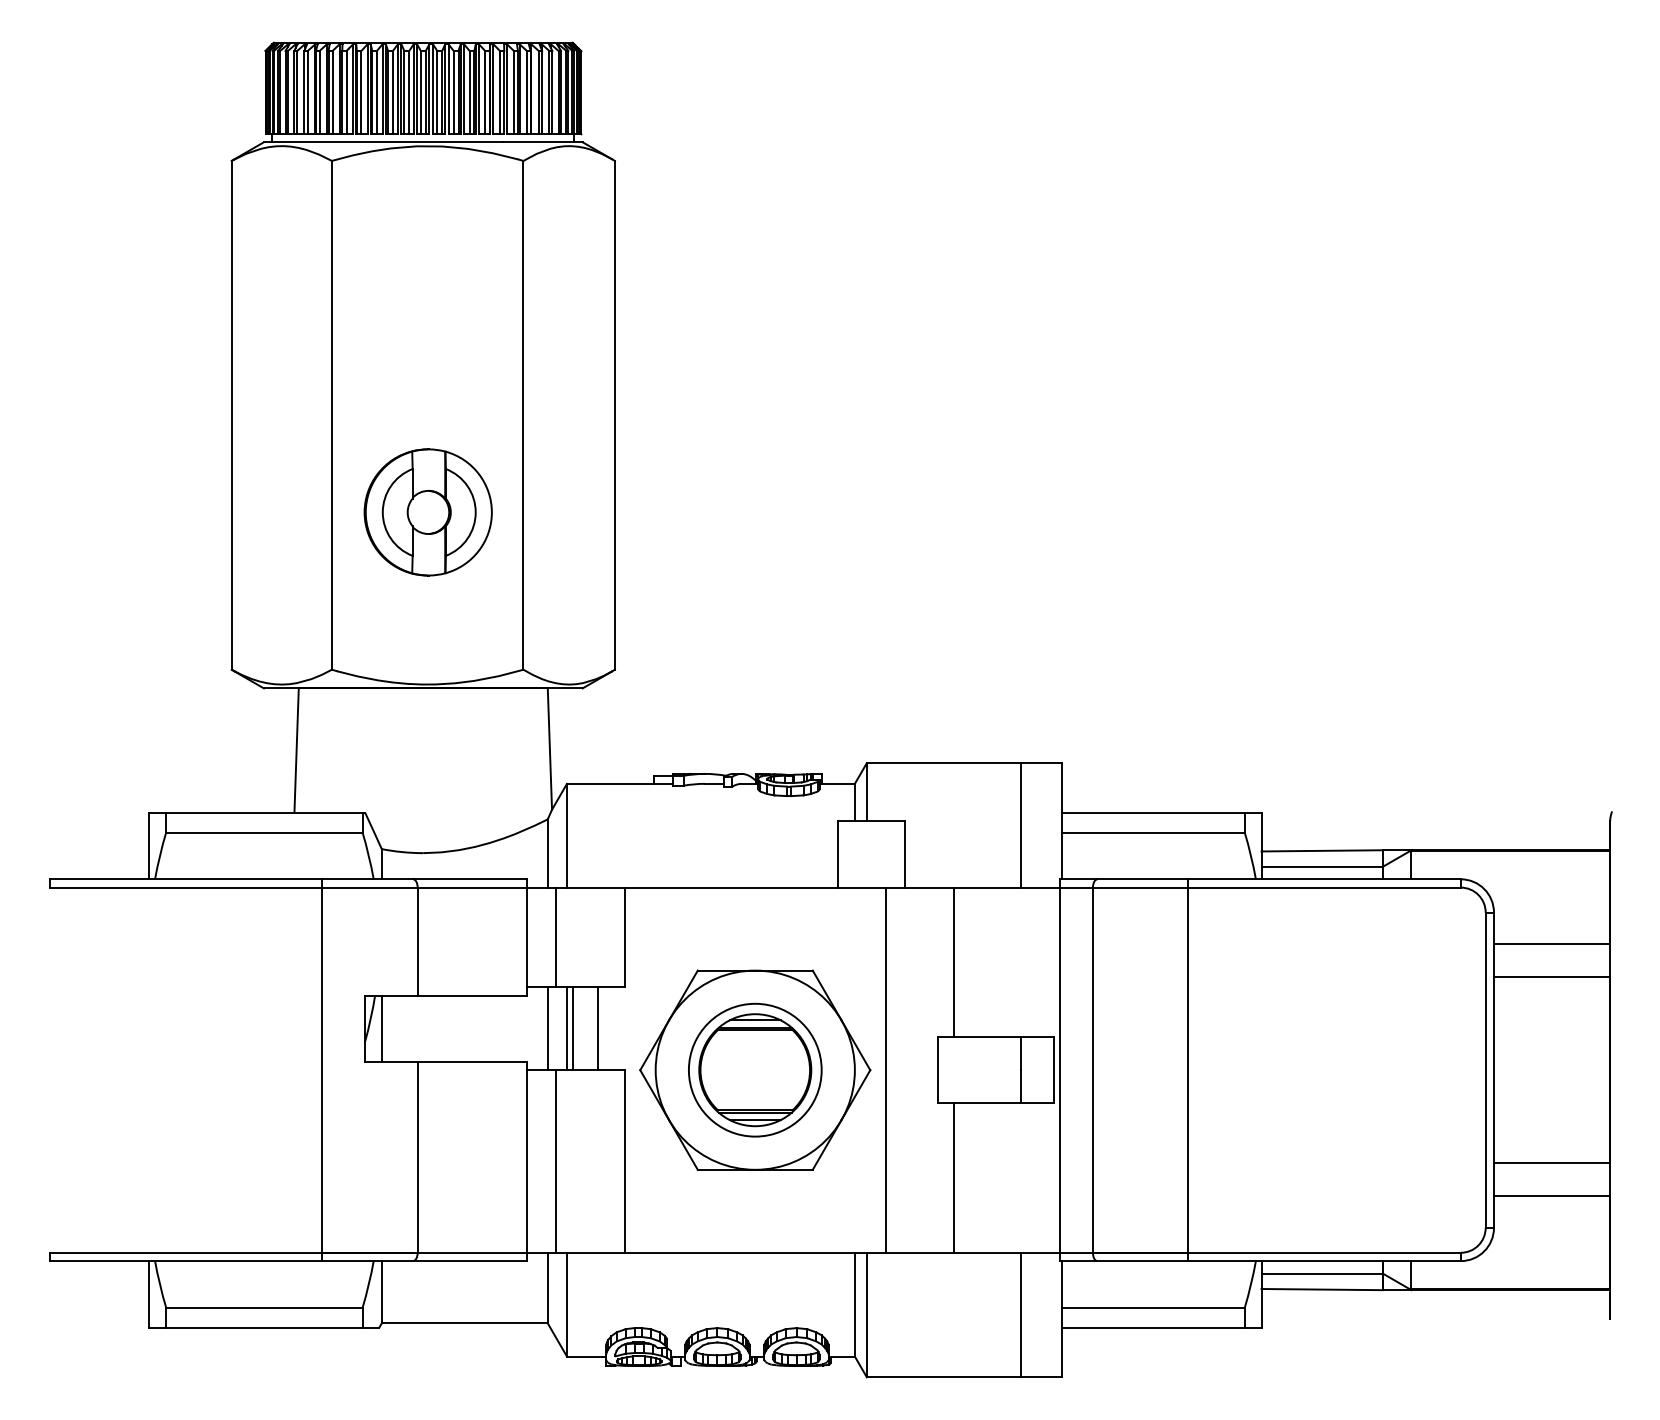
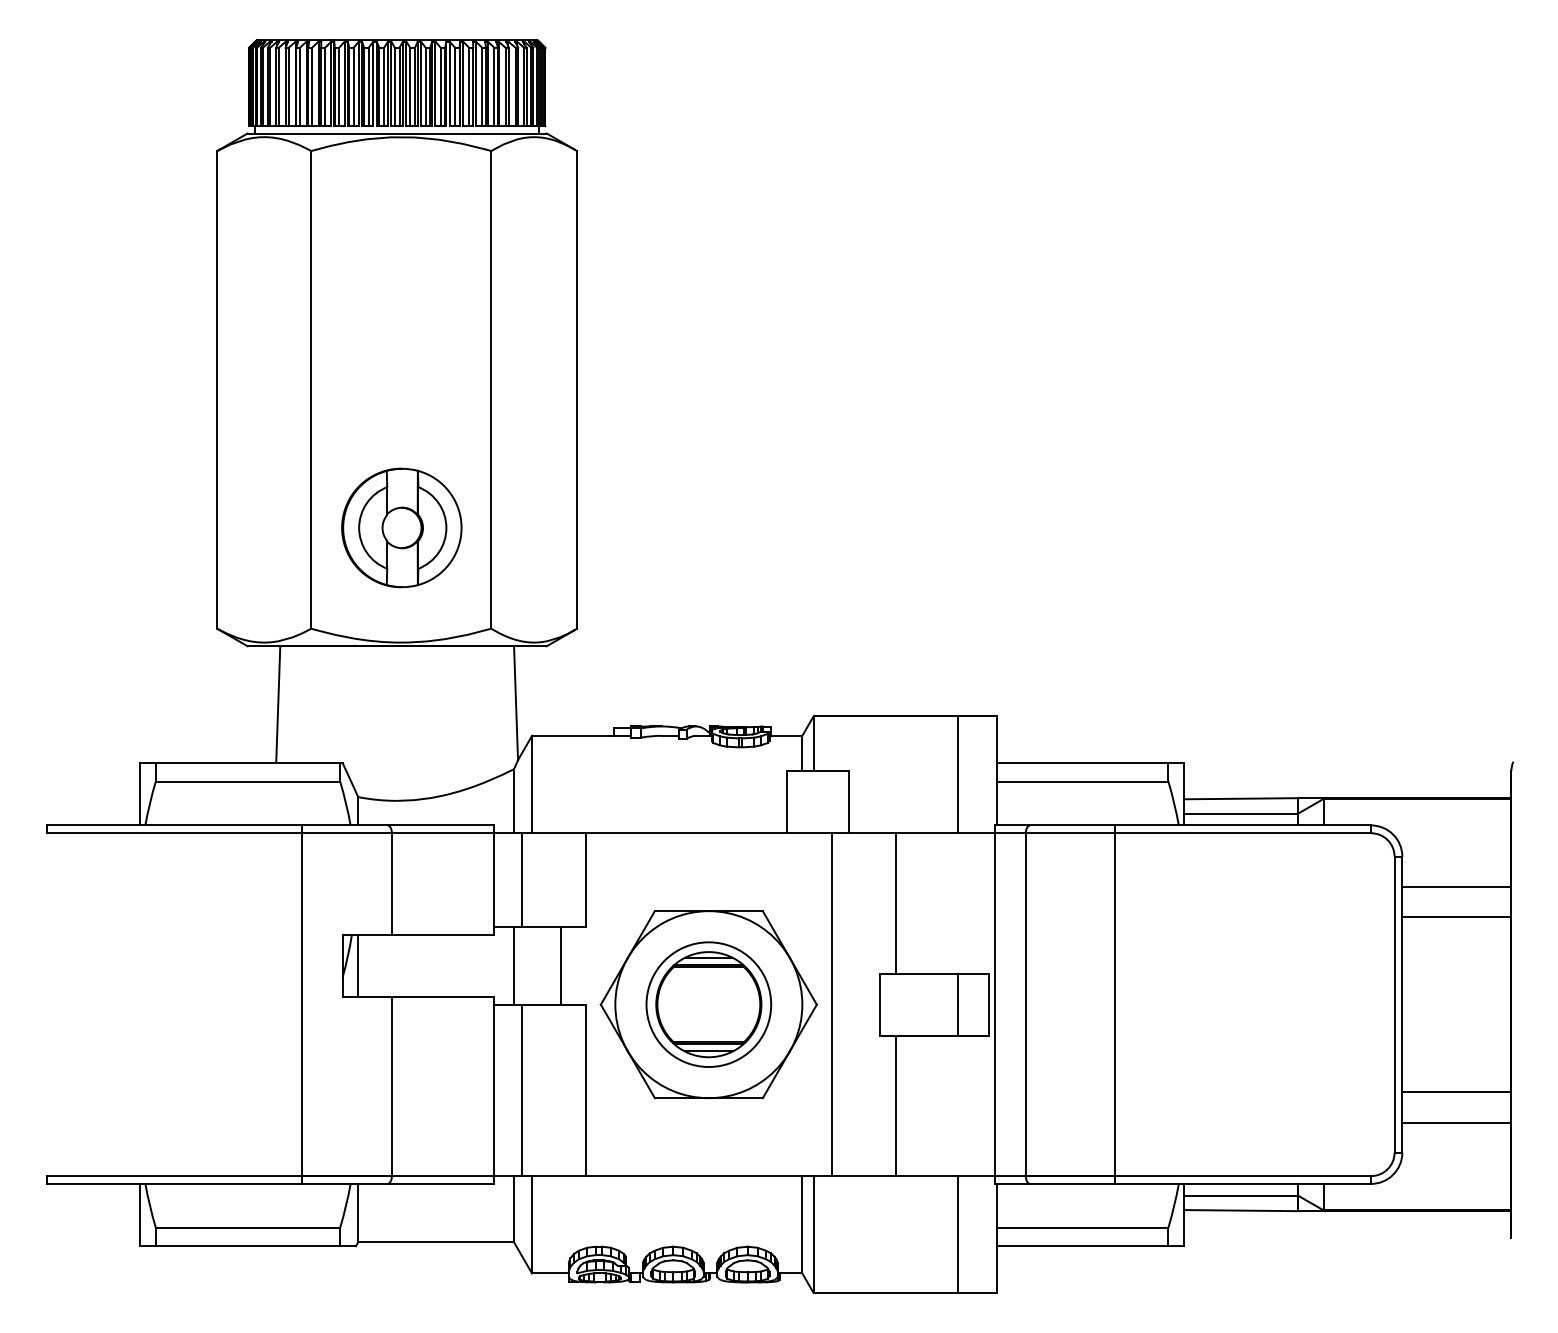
part: (427, 512) -> (401, 528), moved
line: (566, 1028) -> (531, 965), removed
line: (572, 1028) -> (537, 965), removed

